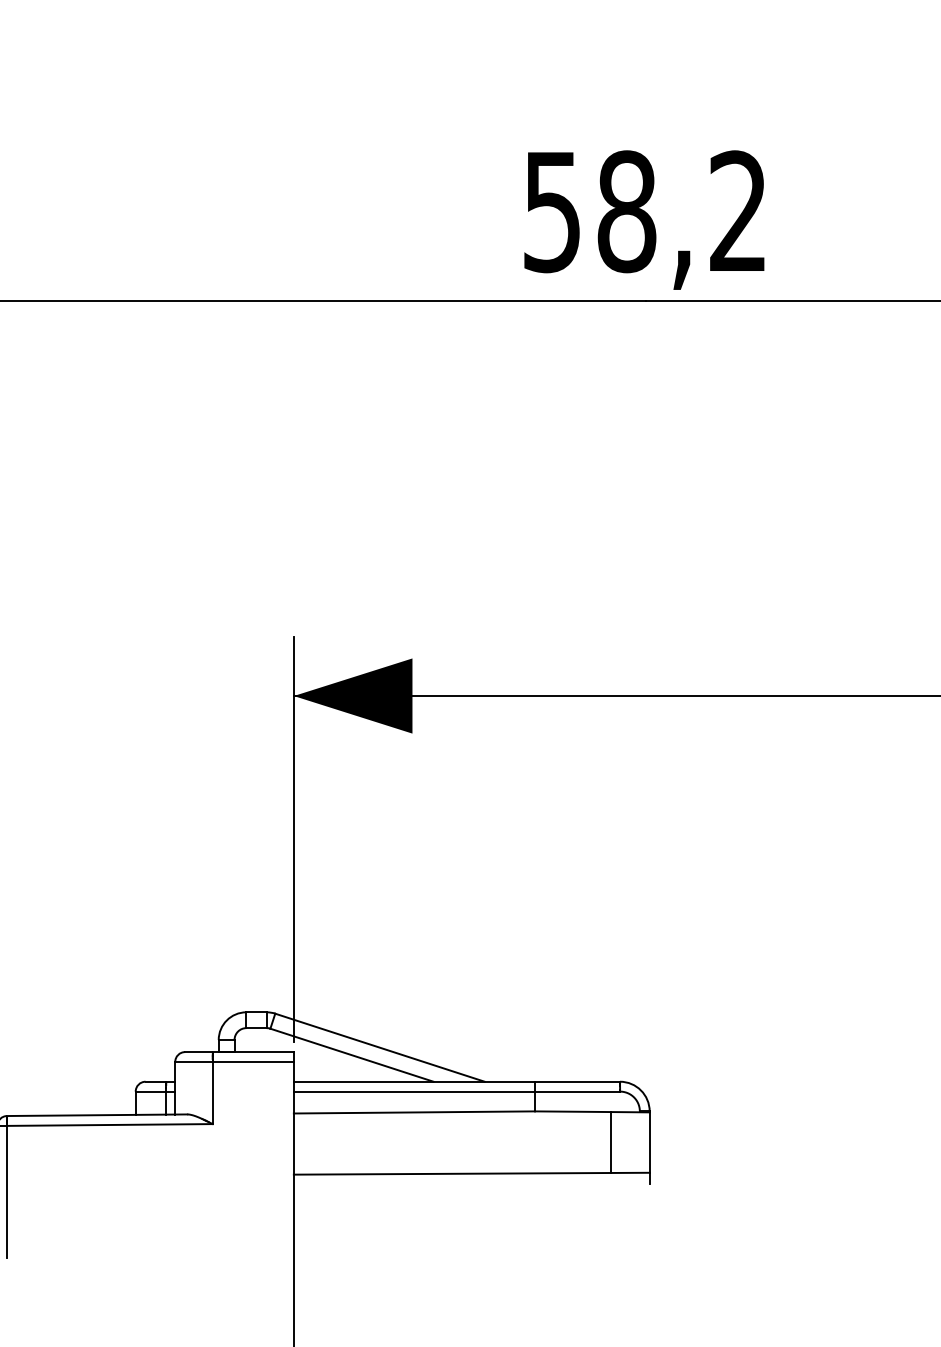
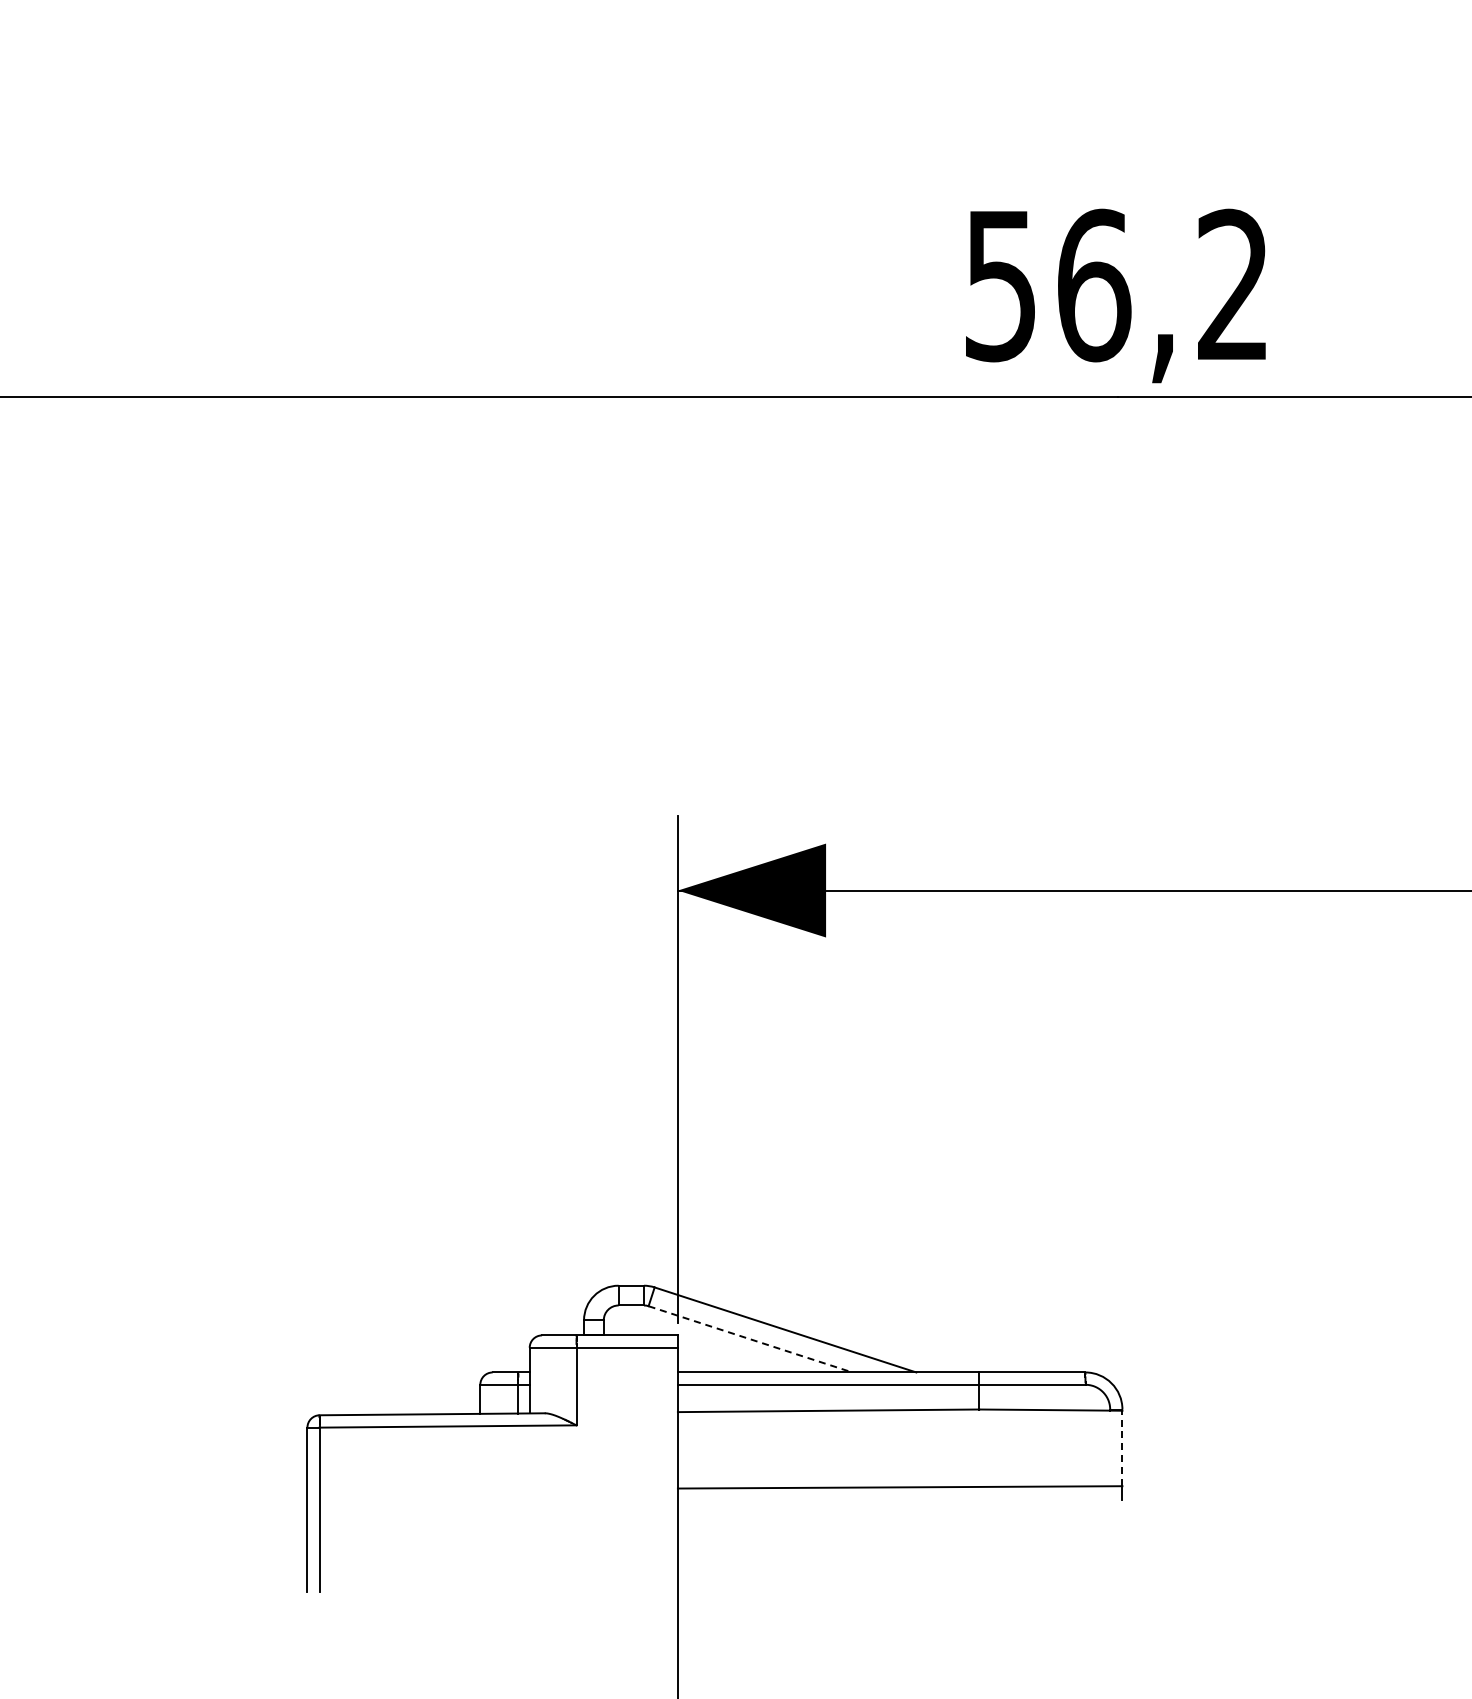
text: (627, 211) -> (1094, 285), 58,2 -> 56,2
line: (352, 1055) -> (751, 1339), solid -> dashed
line: (610, 1142) -> (1073, 1448), removed
line: (649, 1142) -> (1122, 1448), solid -> dashed

